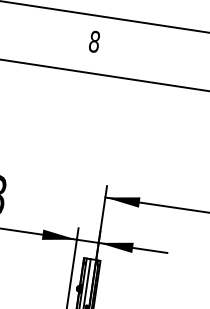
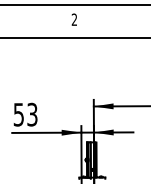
text: (94, 41) -> (74, 19), 8 -> 2

